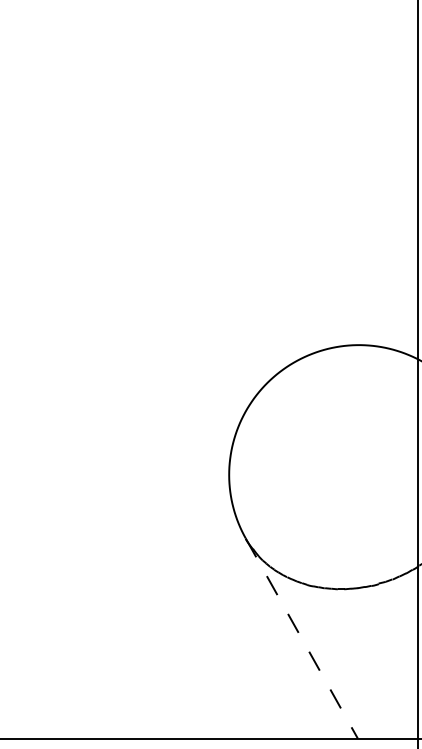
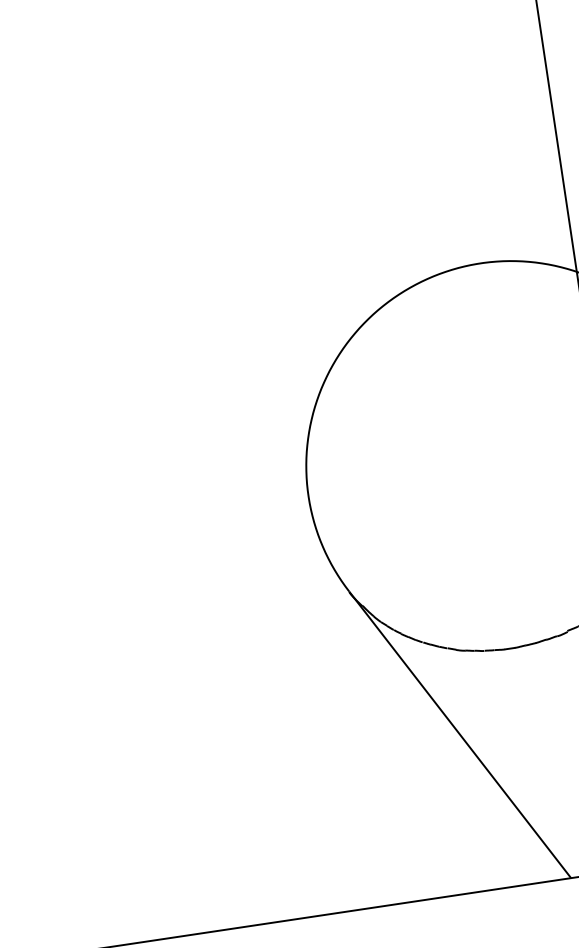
line: (301, 638) -> (459, 734), dashed -> solid

